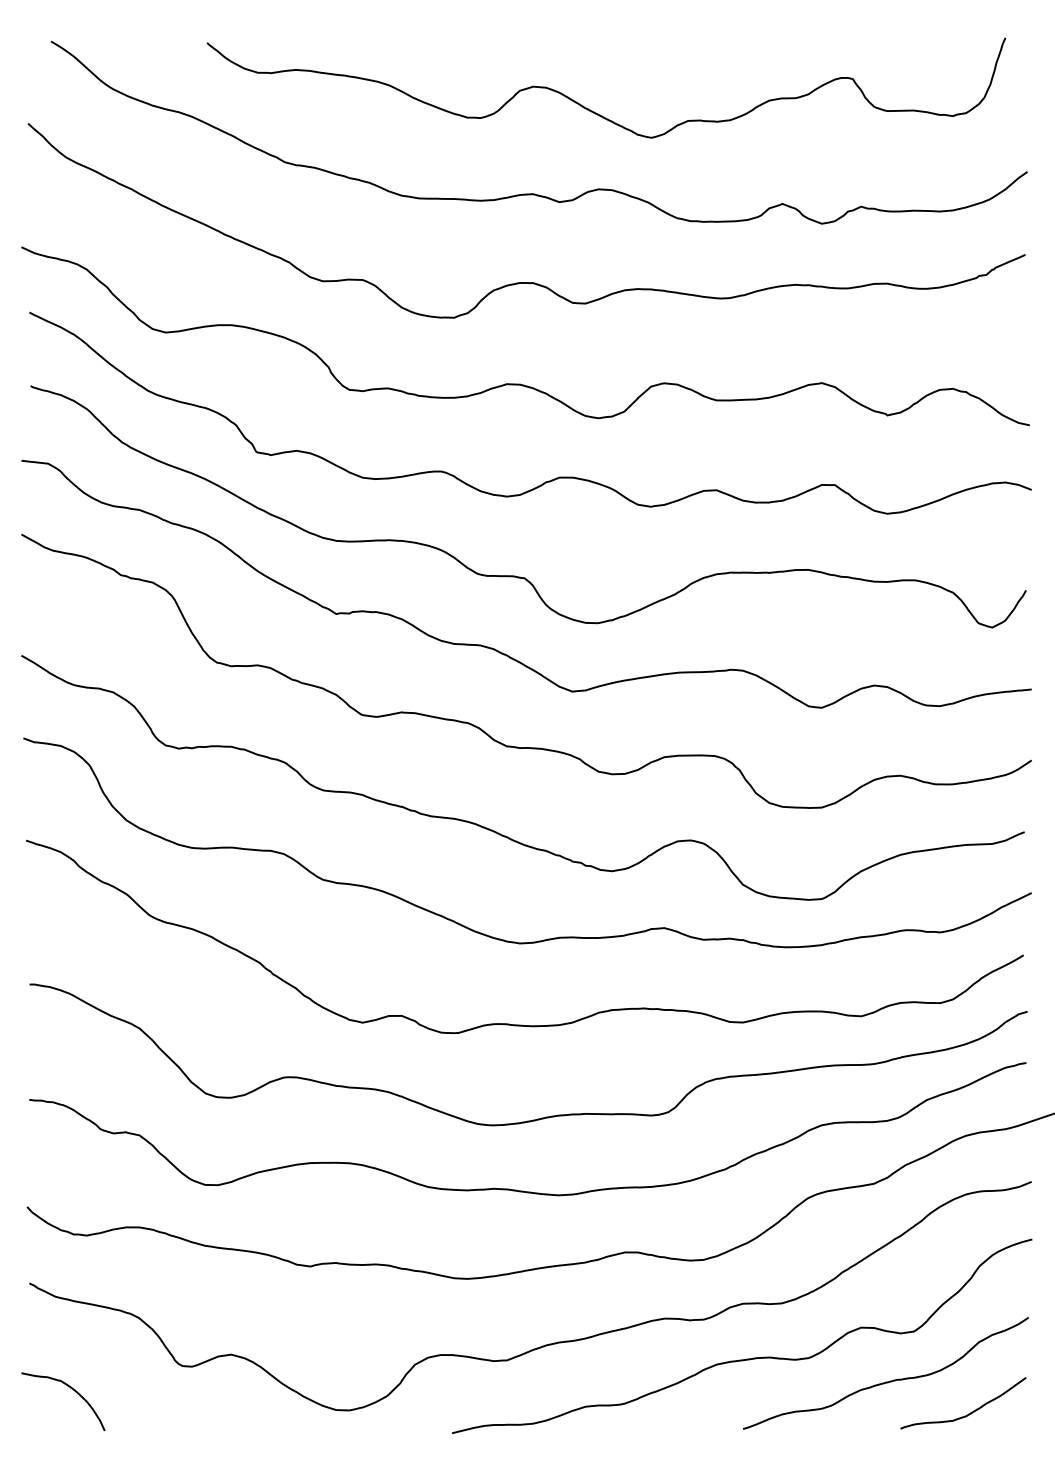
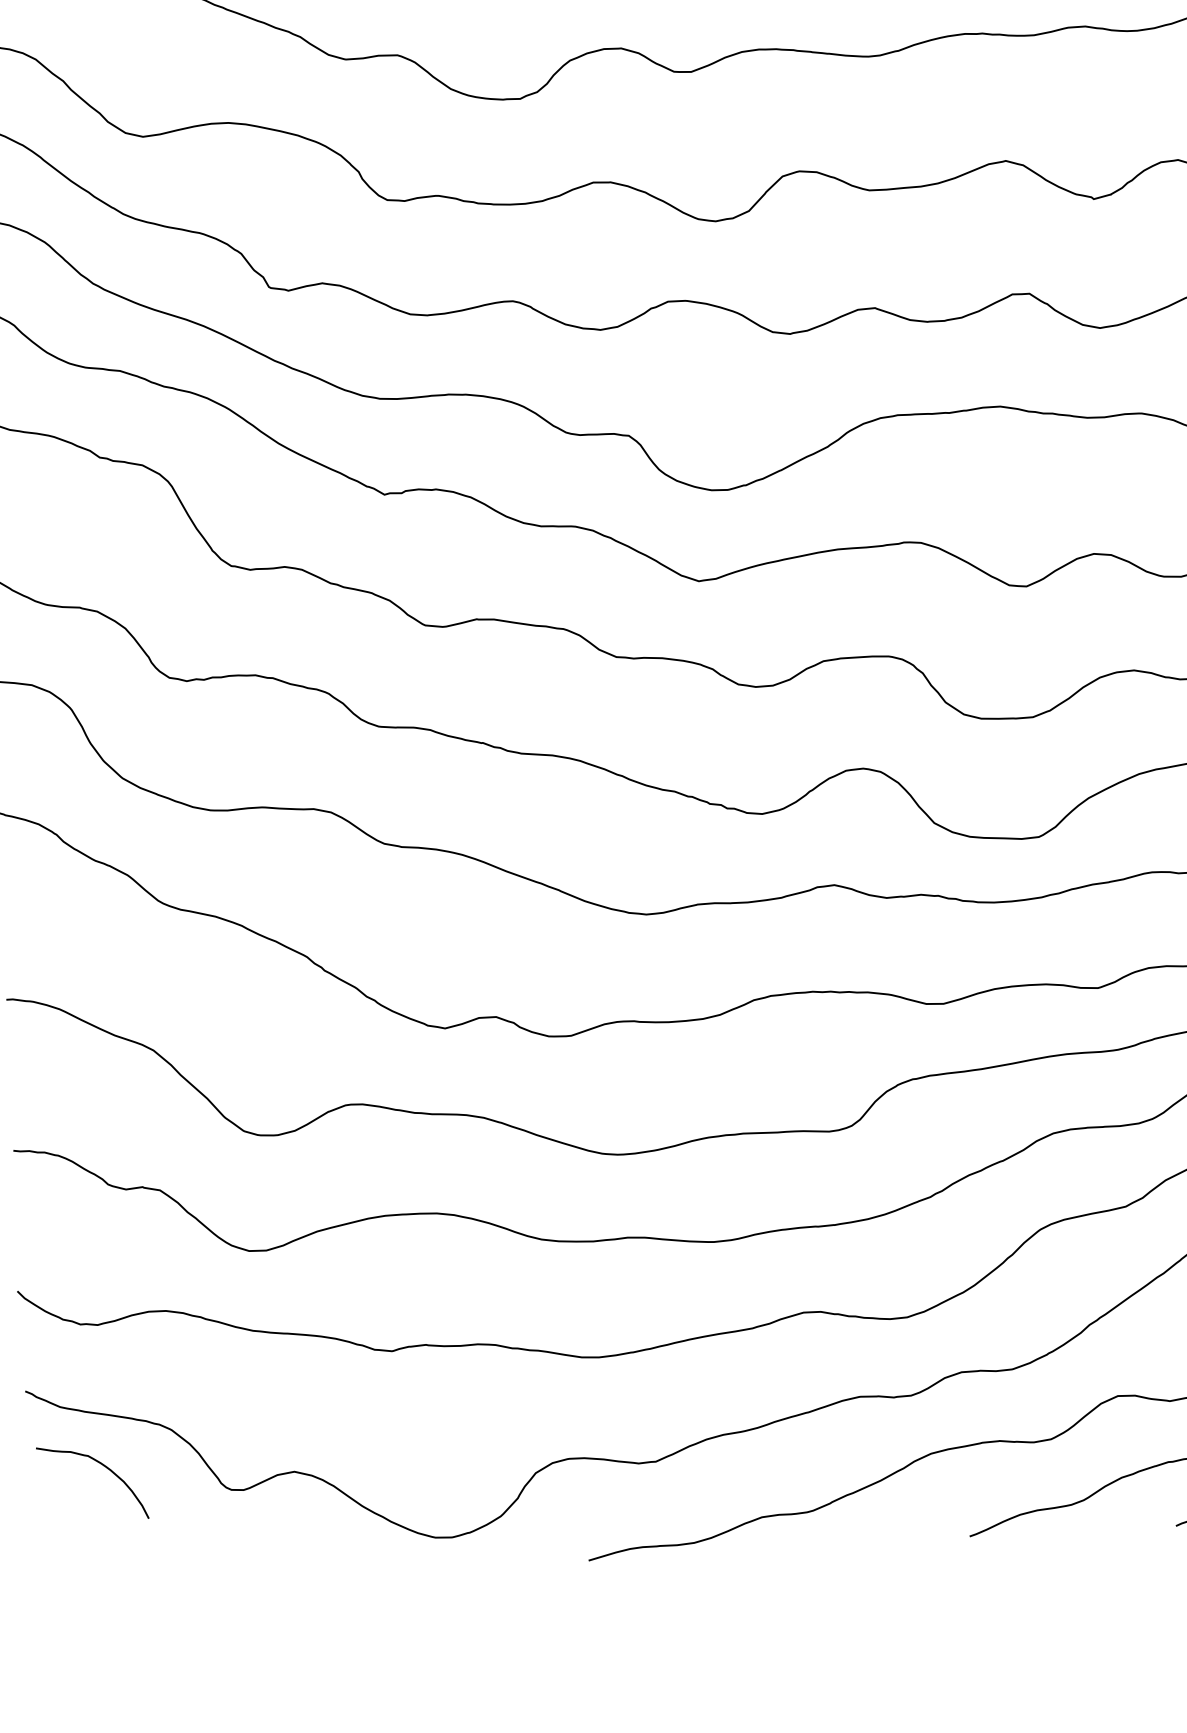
curve: (71, 1389) -> (102, 1466), moved

